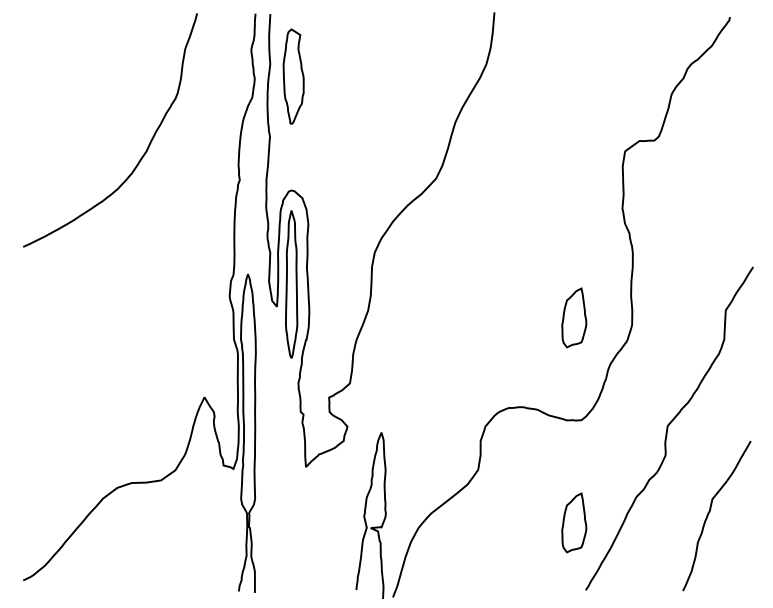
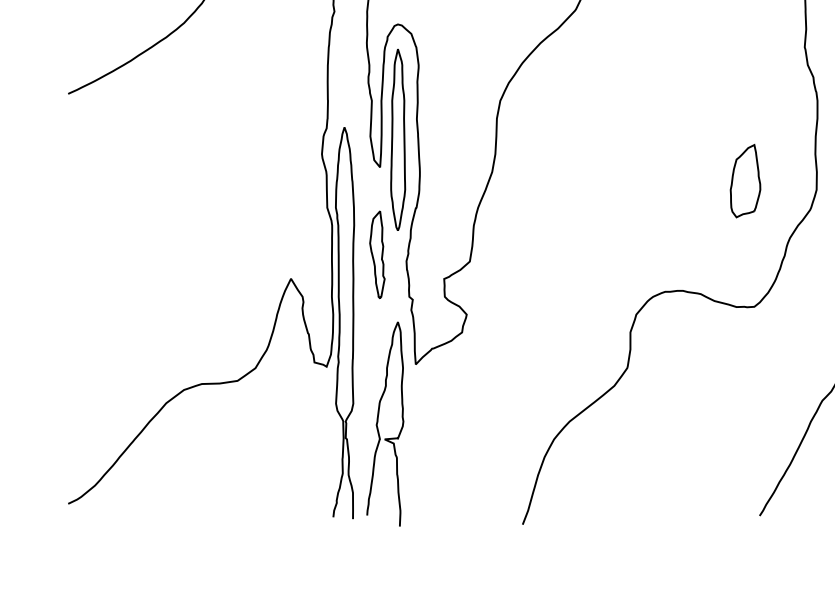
part: (274, 377) -> (377, 254), added
curve: (365, 515) -> (378, 423), moved
part: (574, 522) -> (745, 432), removed

